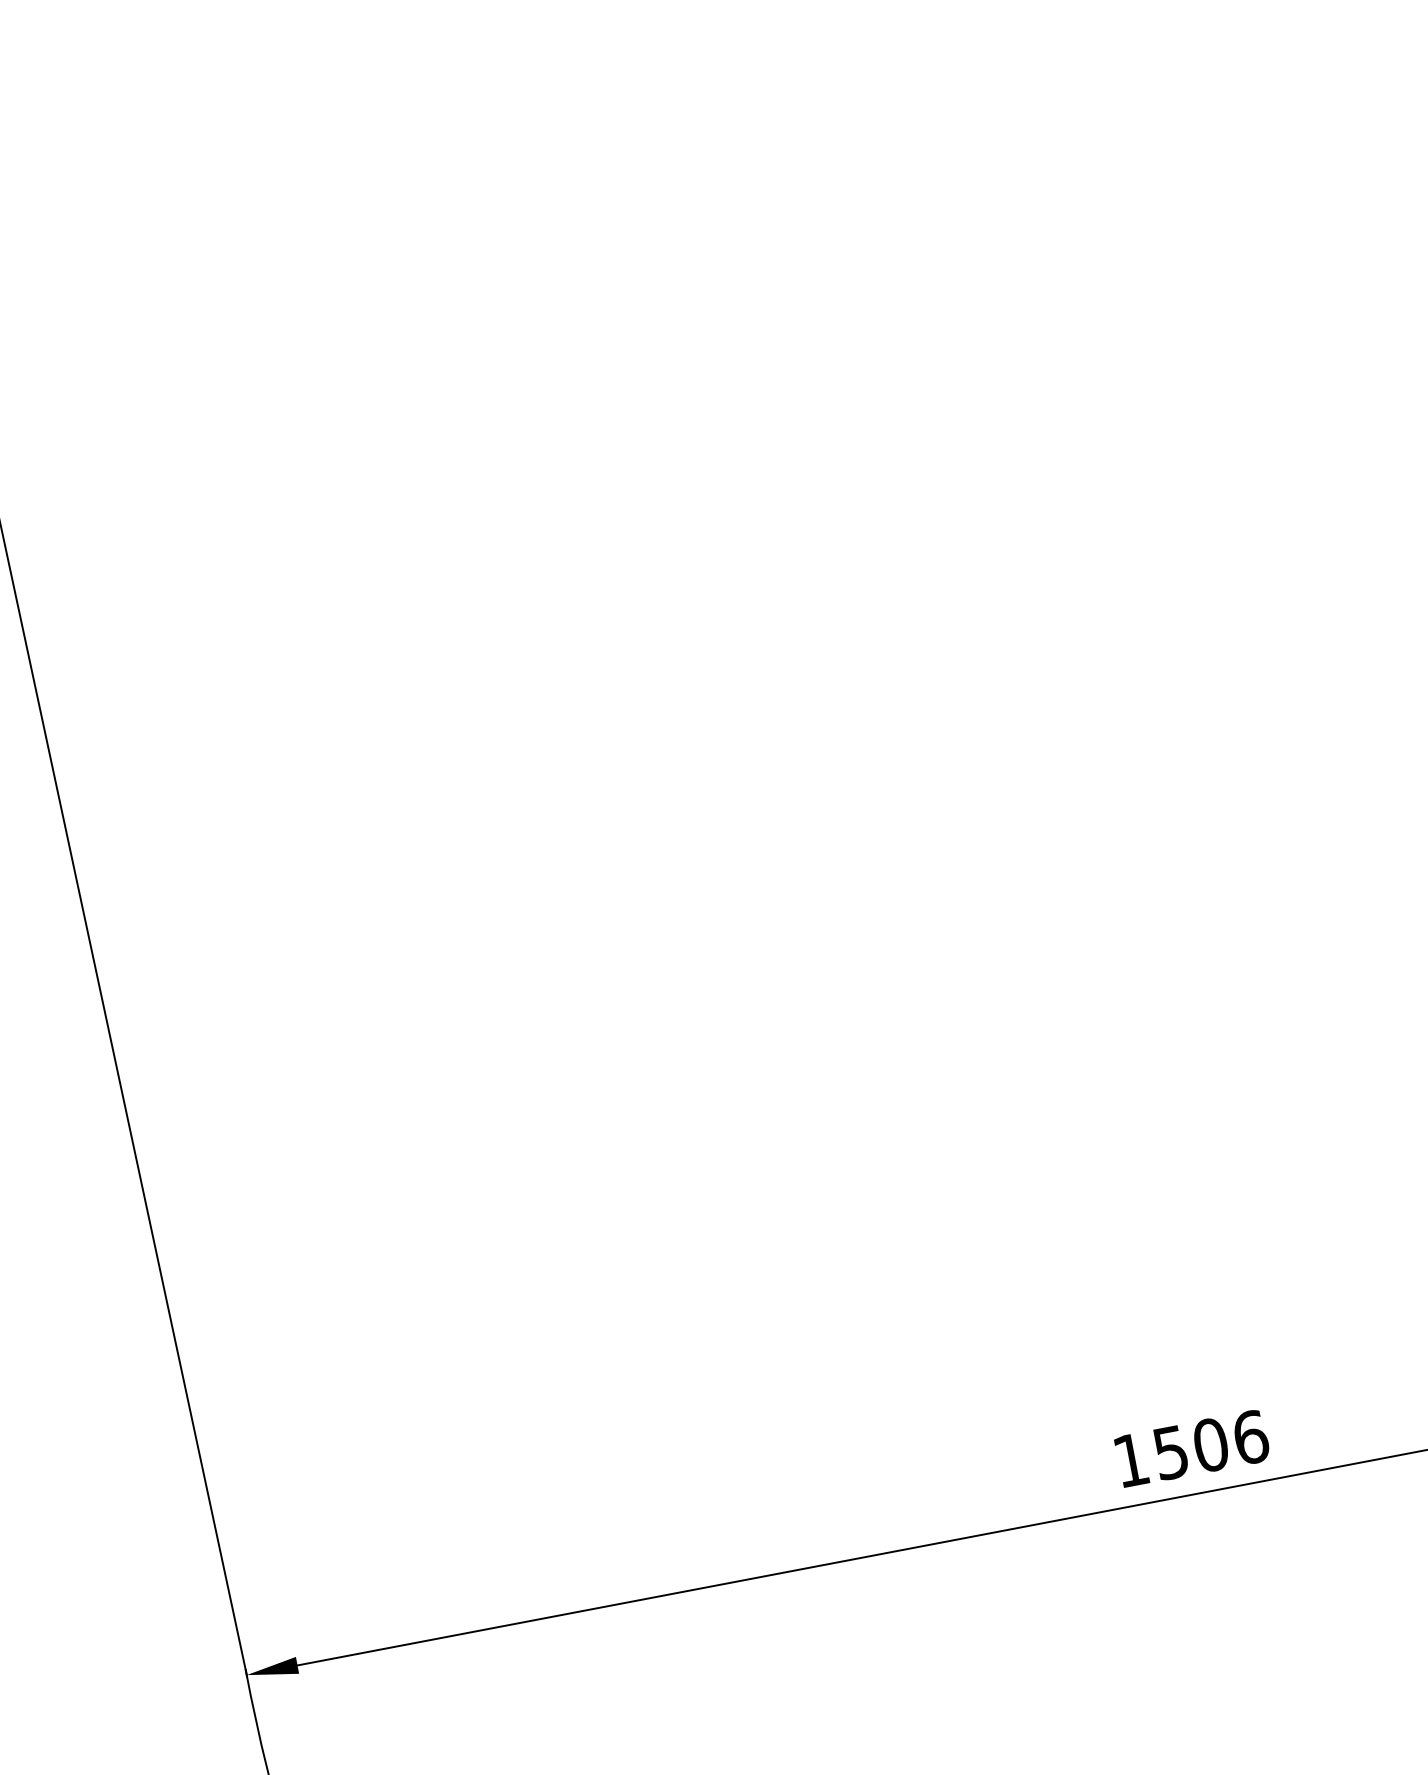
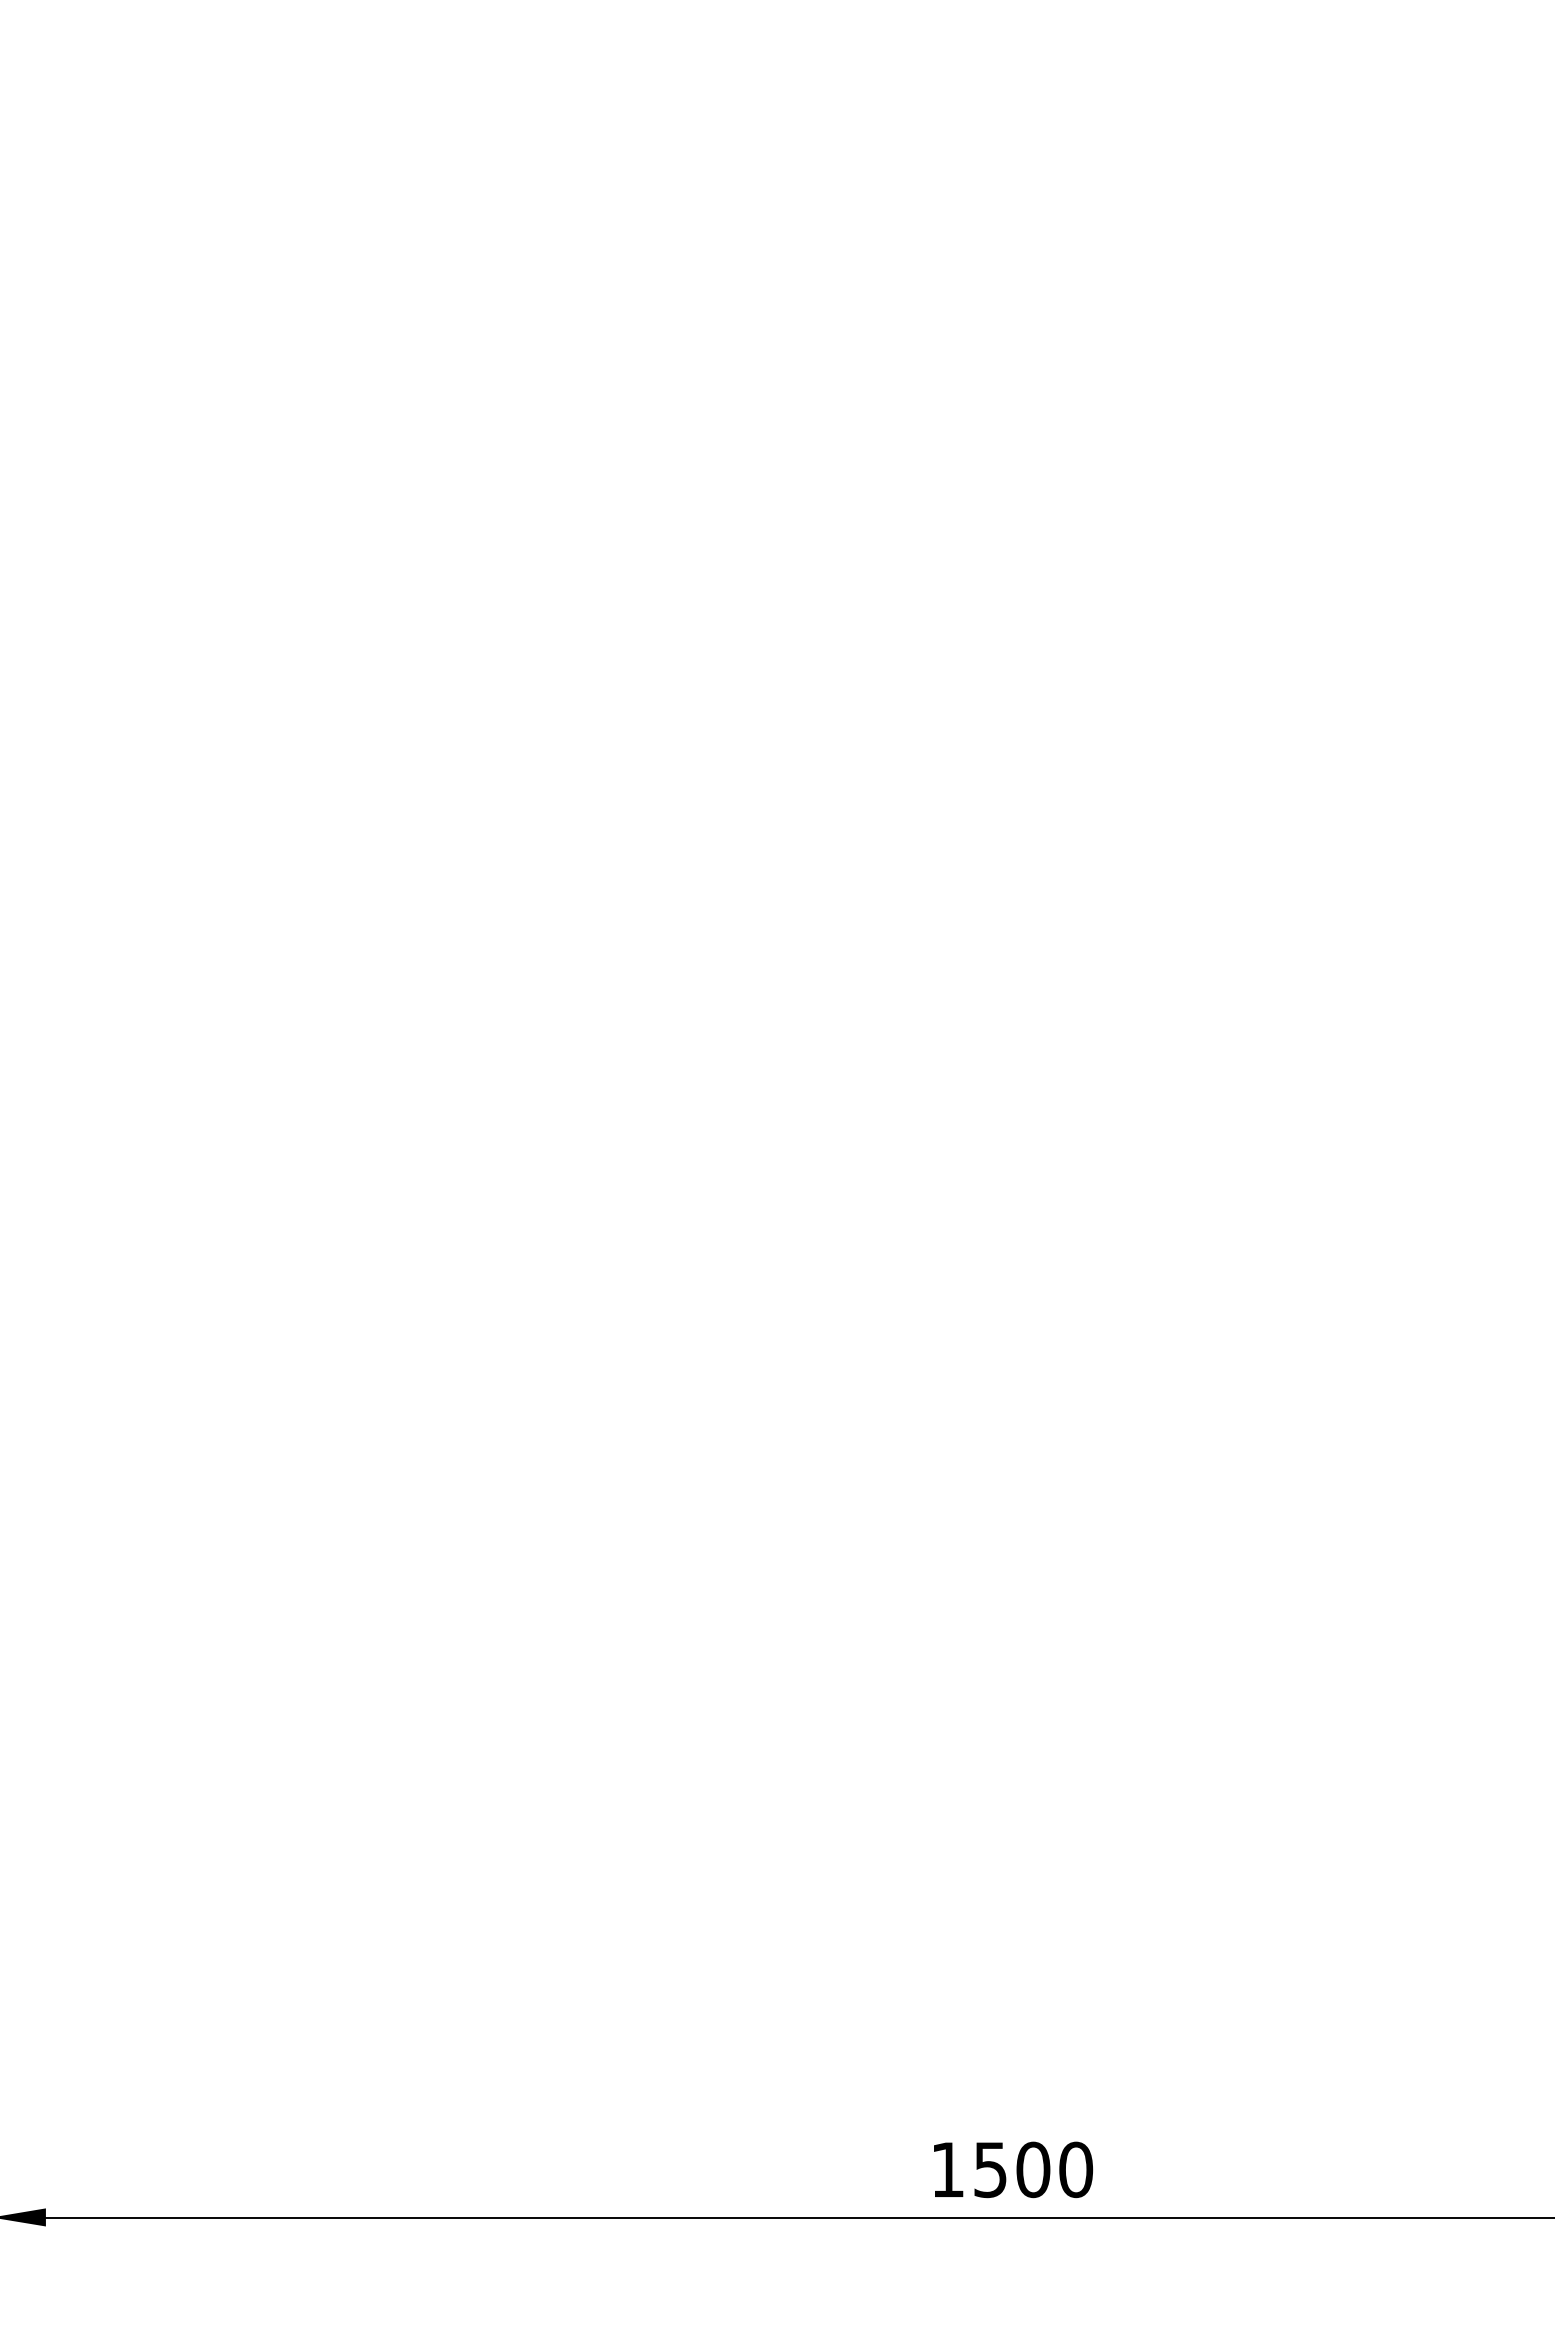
text: (1251, 1437) -> (1076, 2169), 1506 -> 1500

